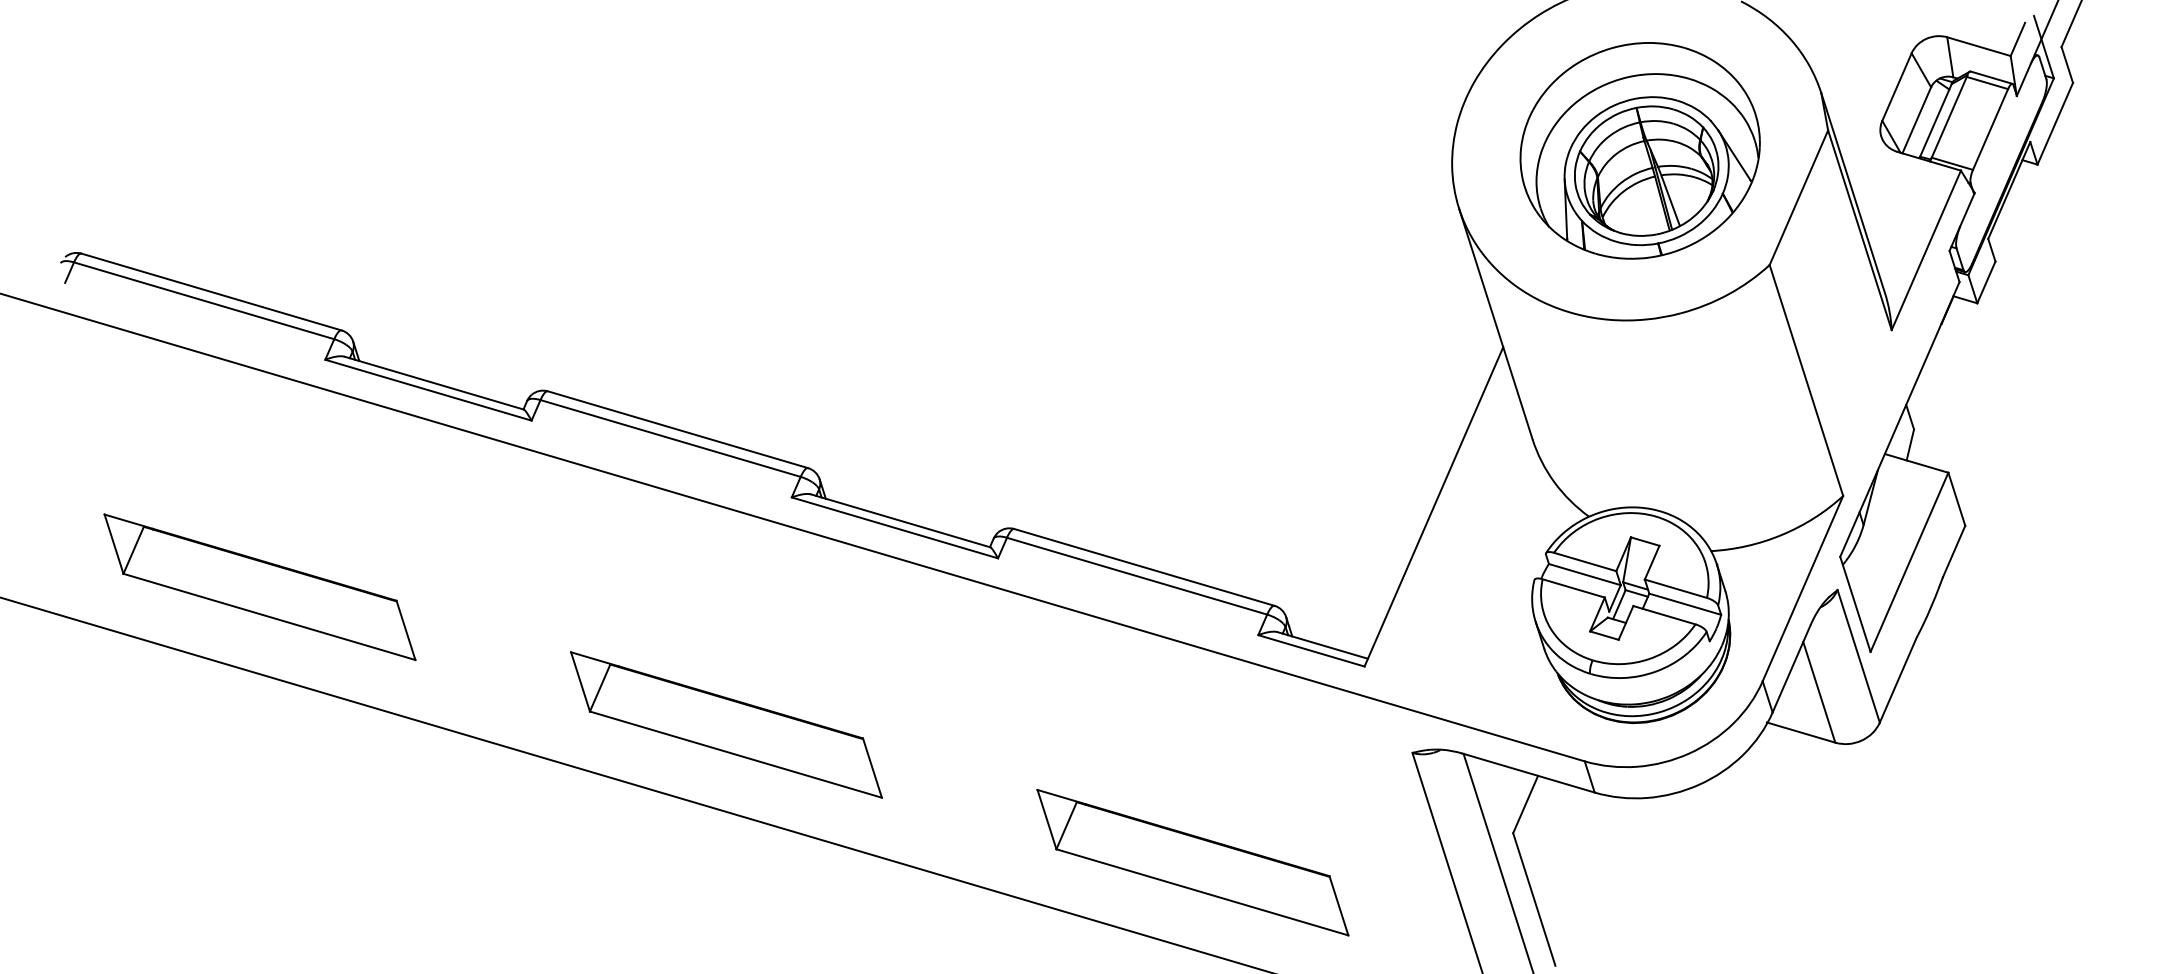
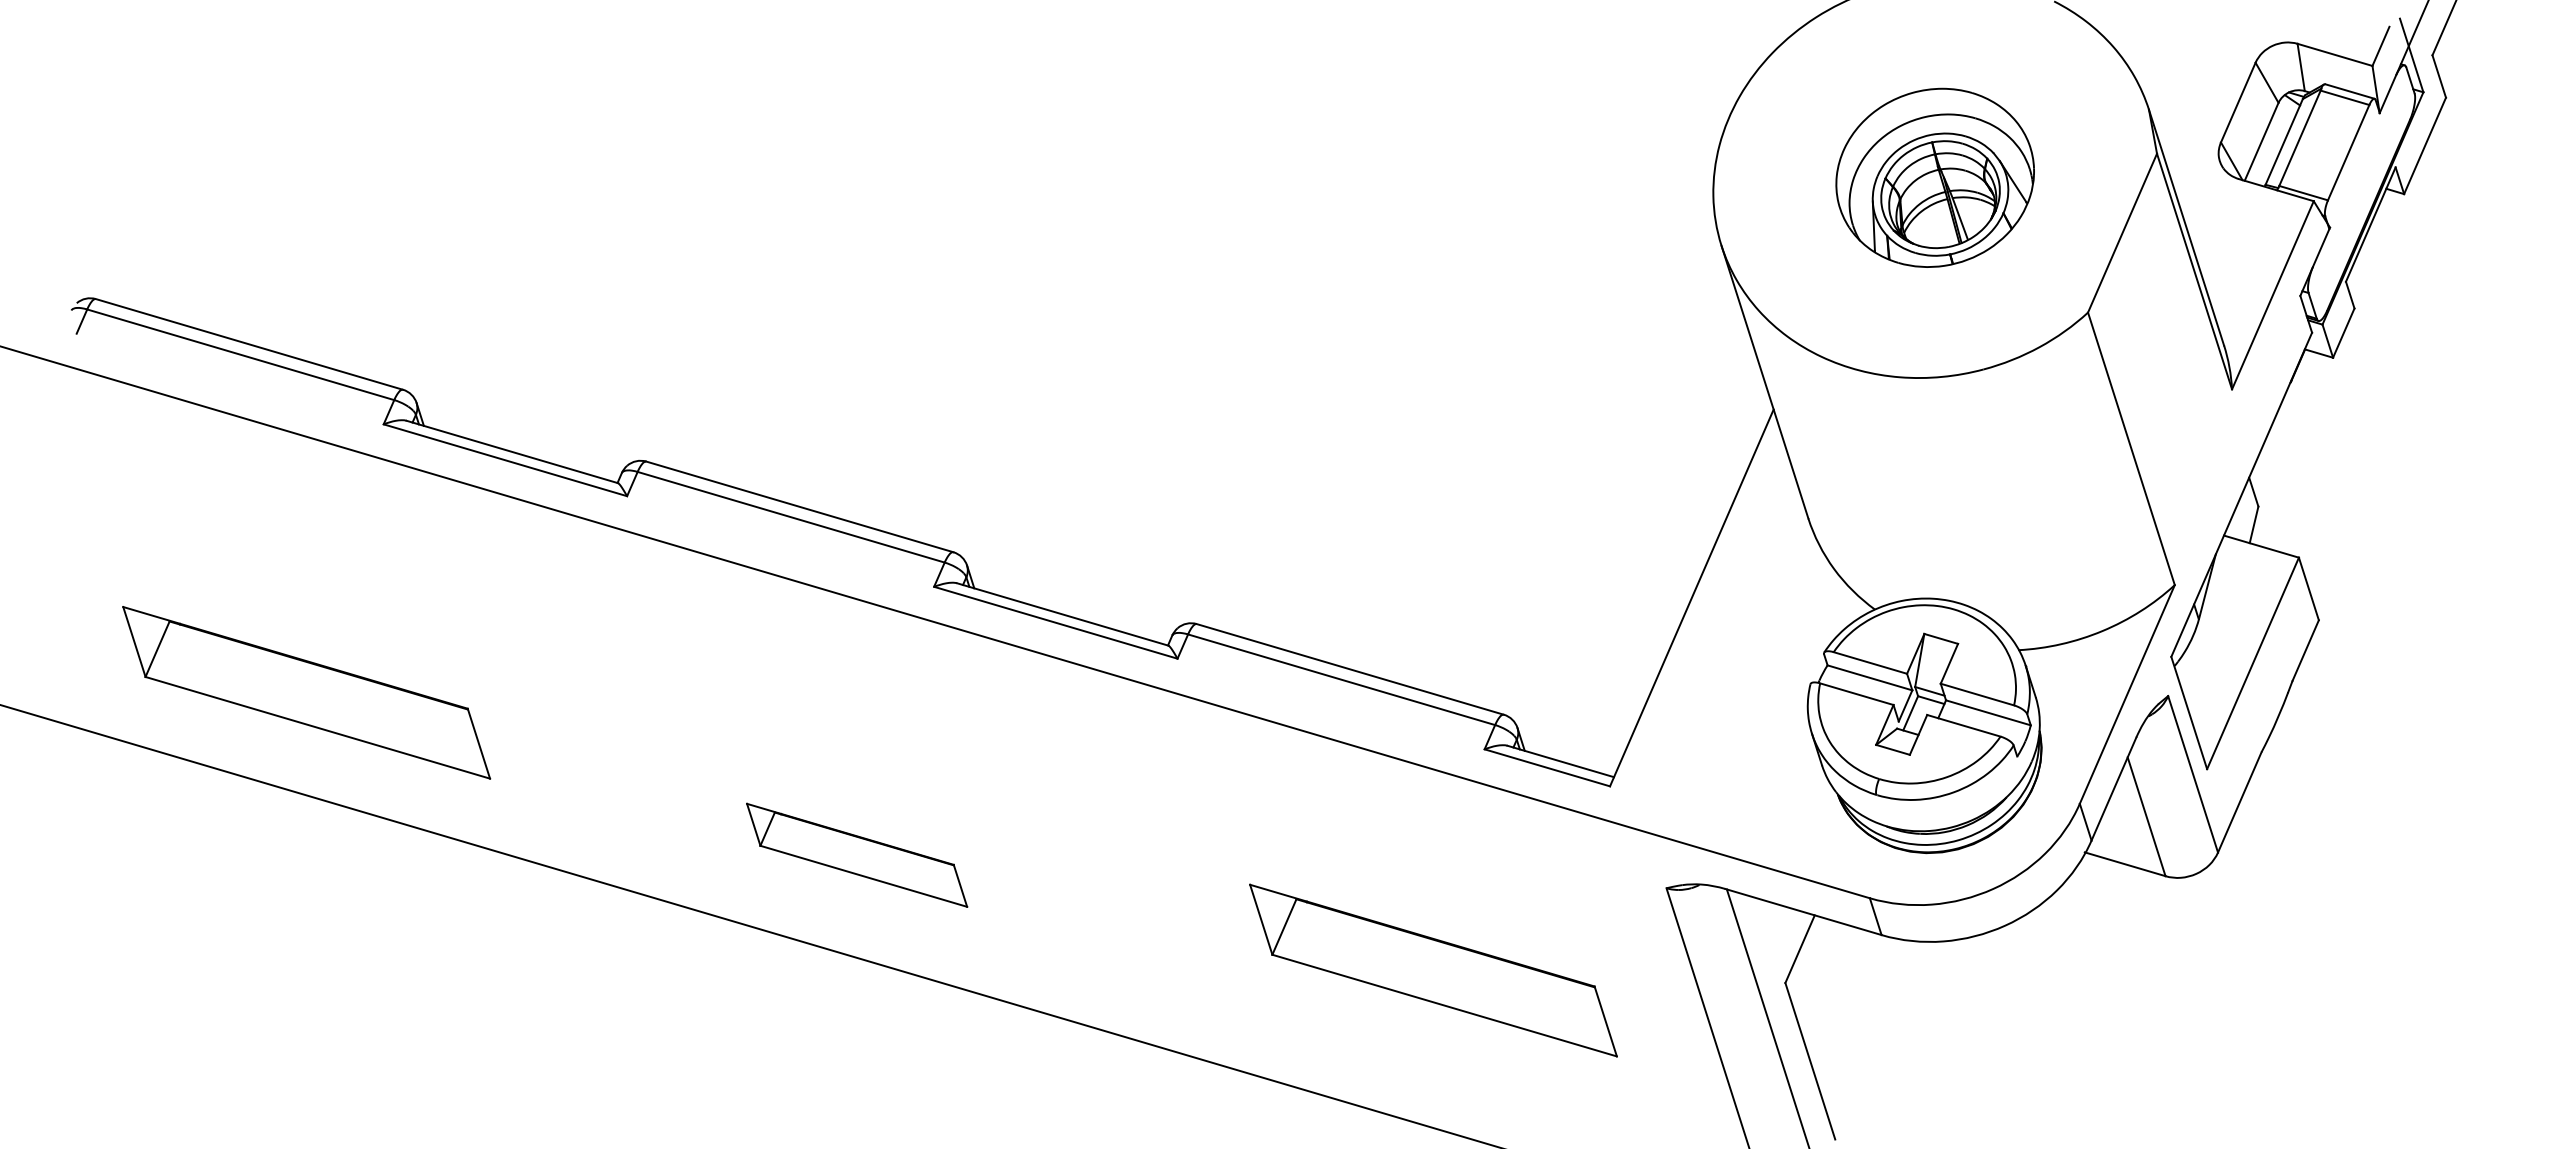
part: (1639, 150) -> (1934, 177), size x0.7
part: (726, 724) -> (857, 854), size x0.6
part: (1192, 862) -> (1432, 970), moved

